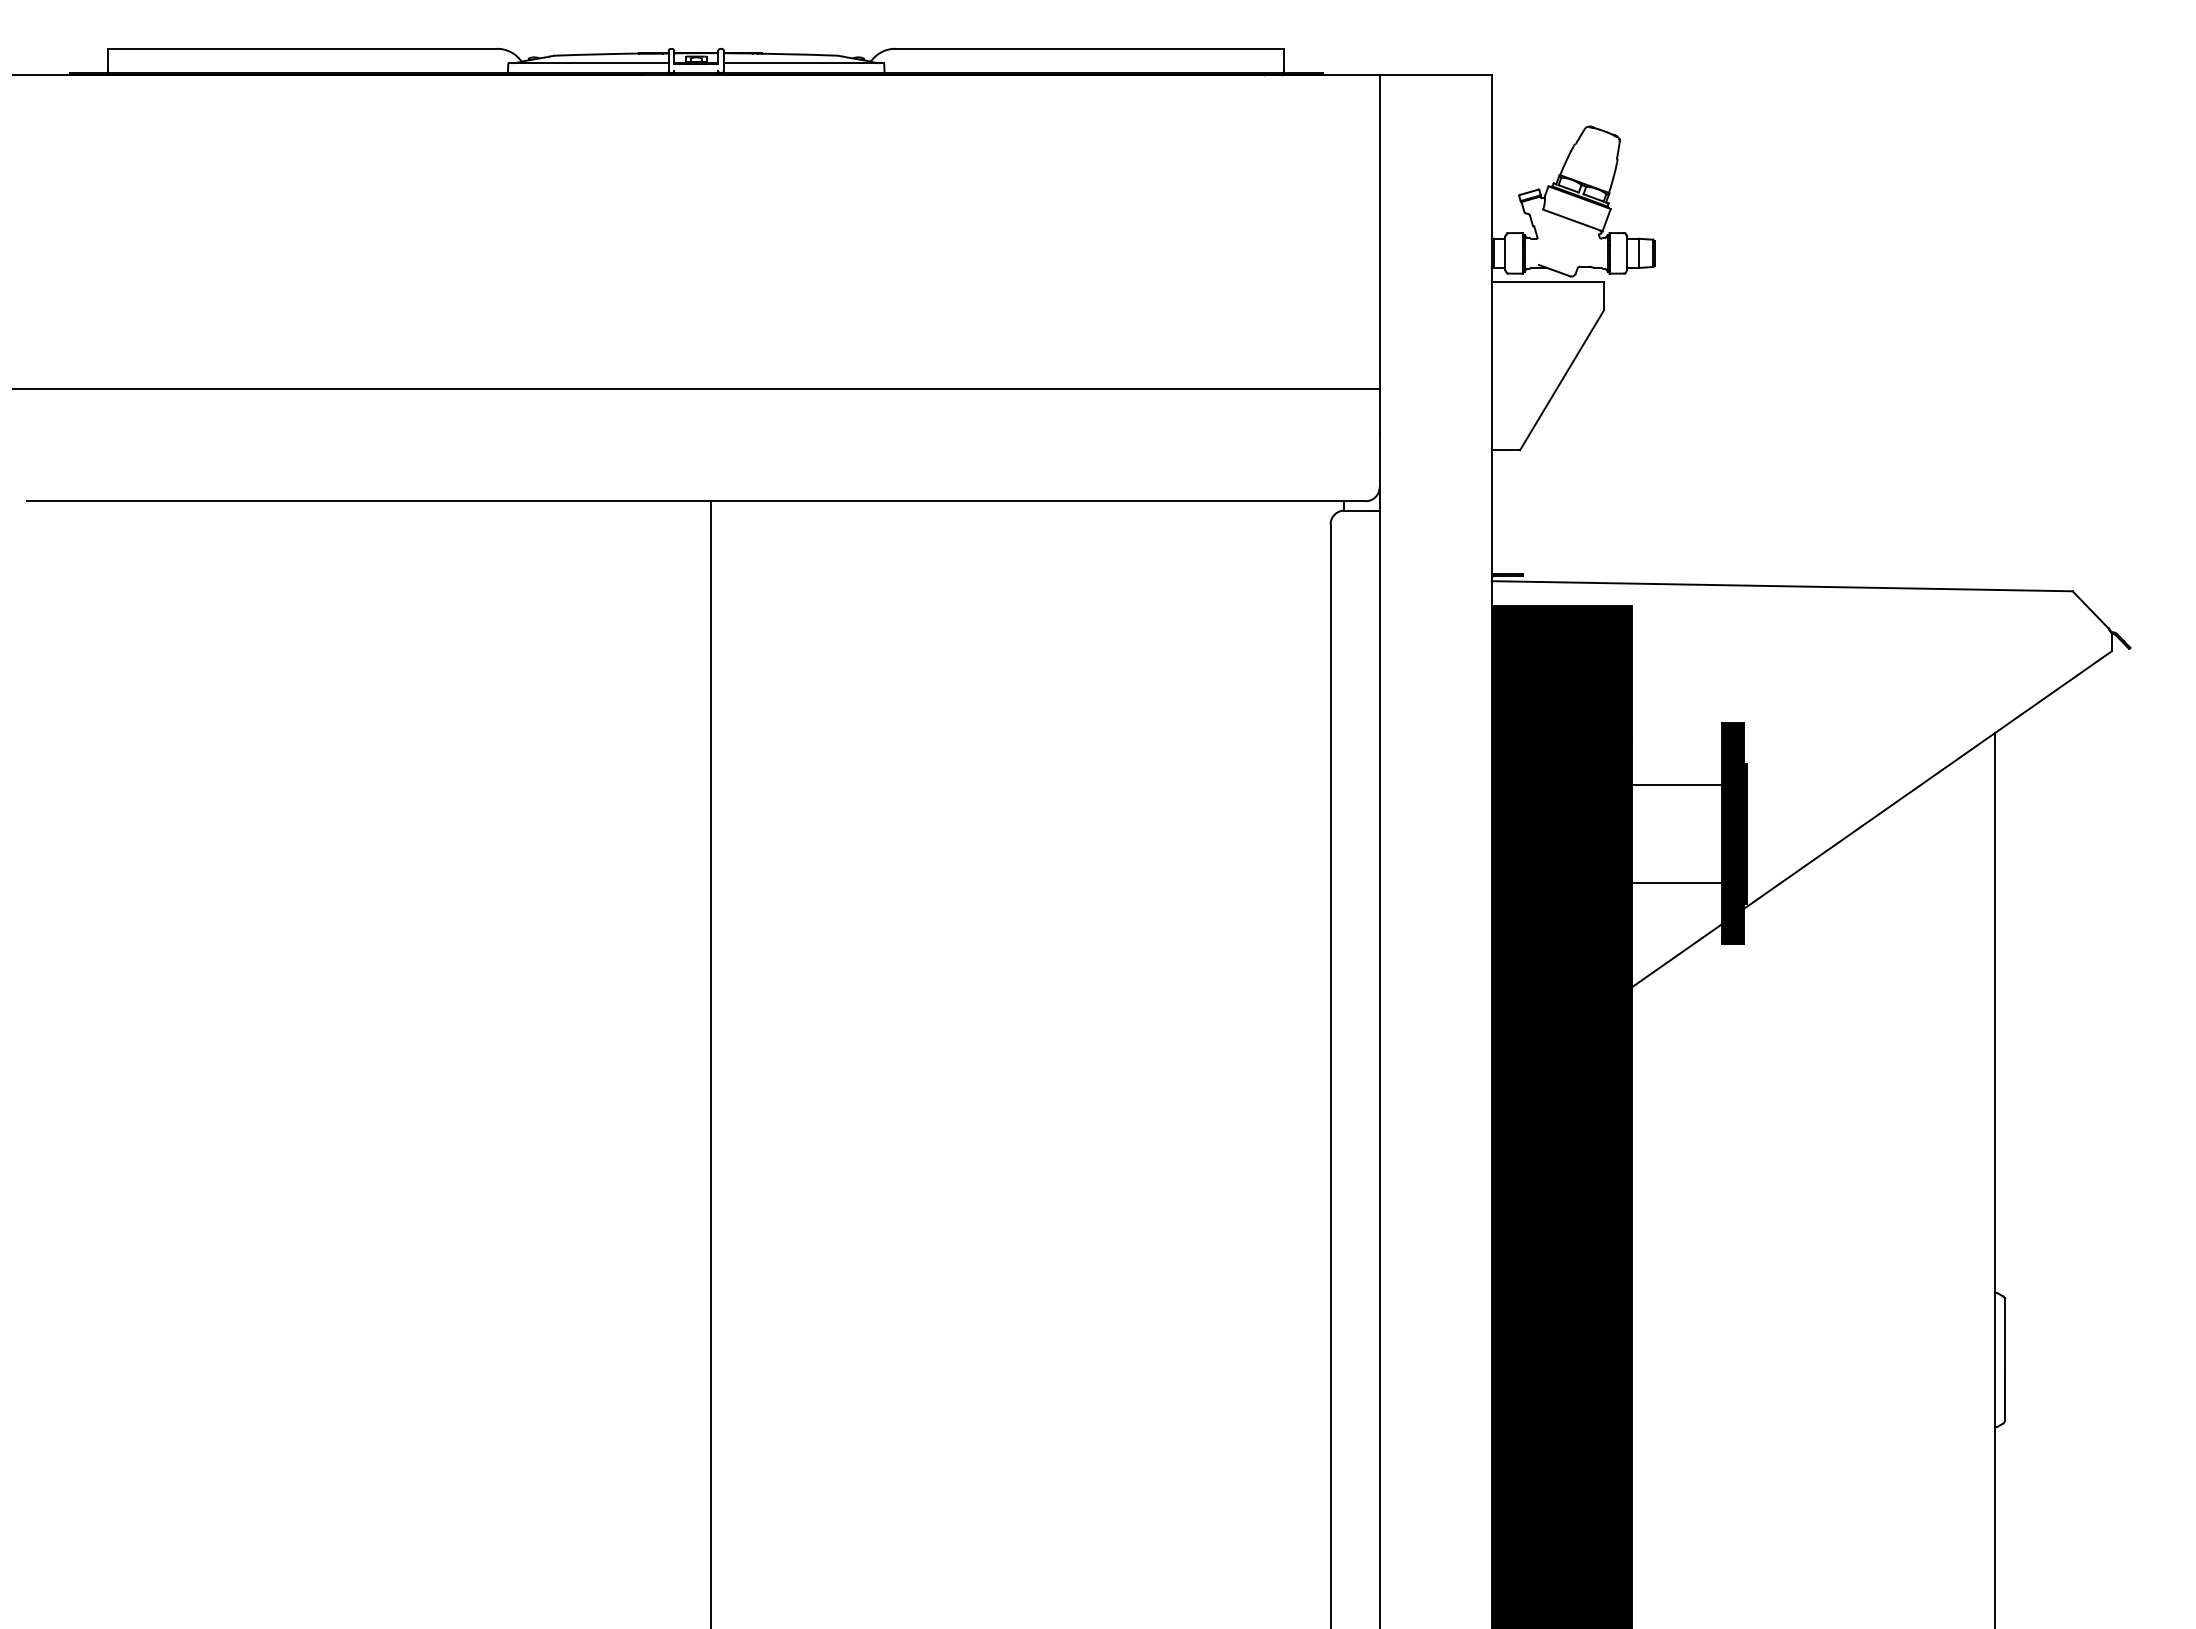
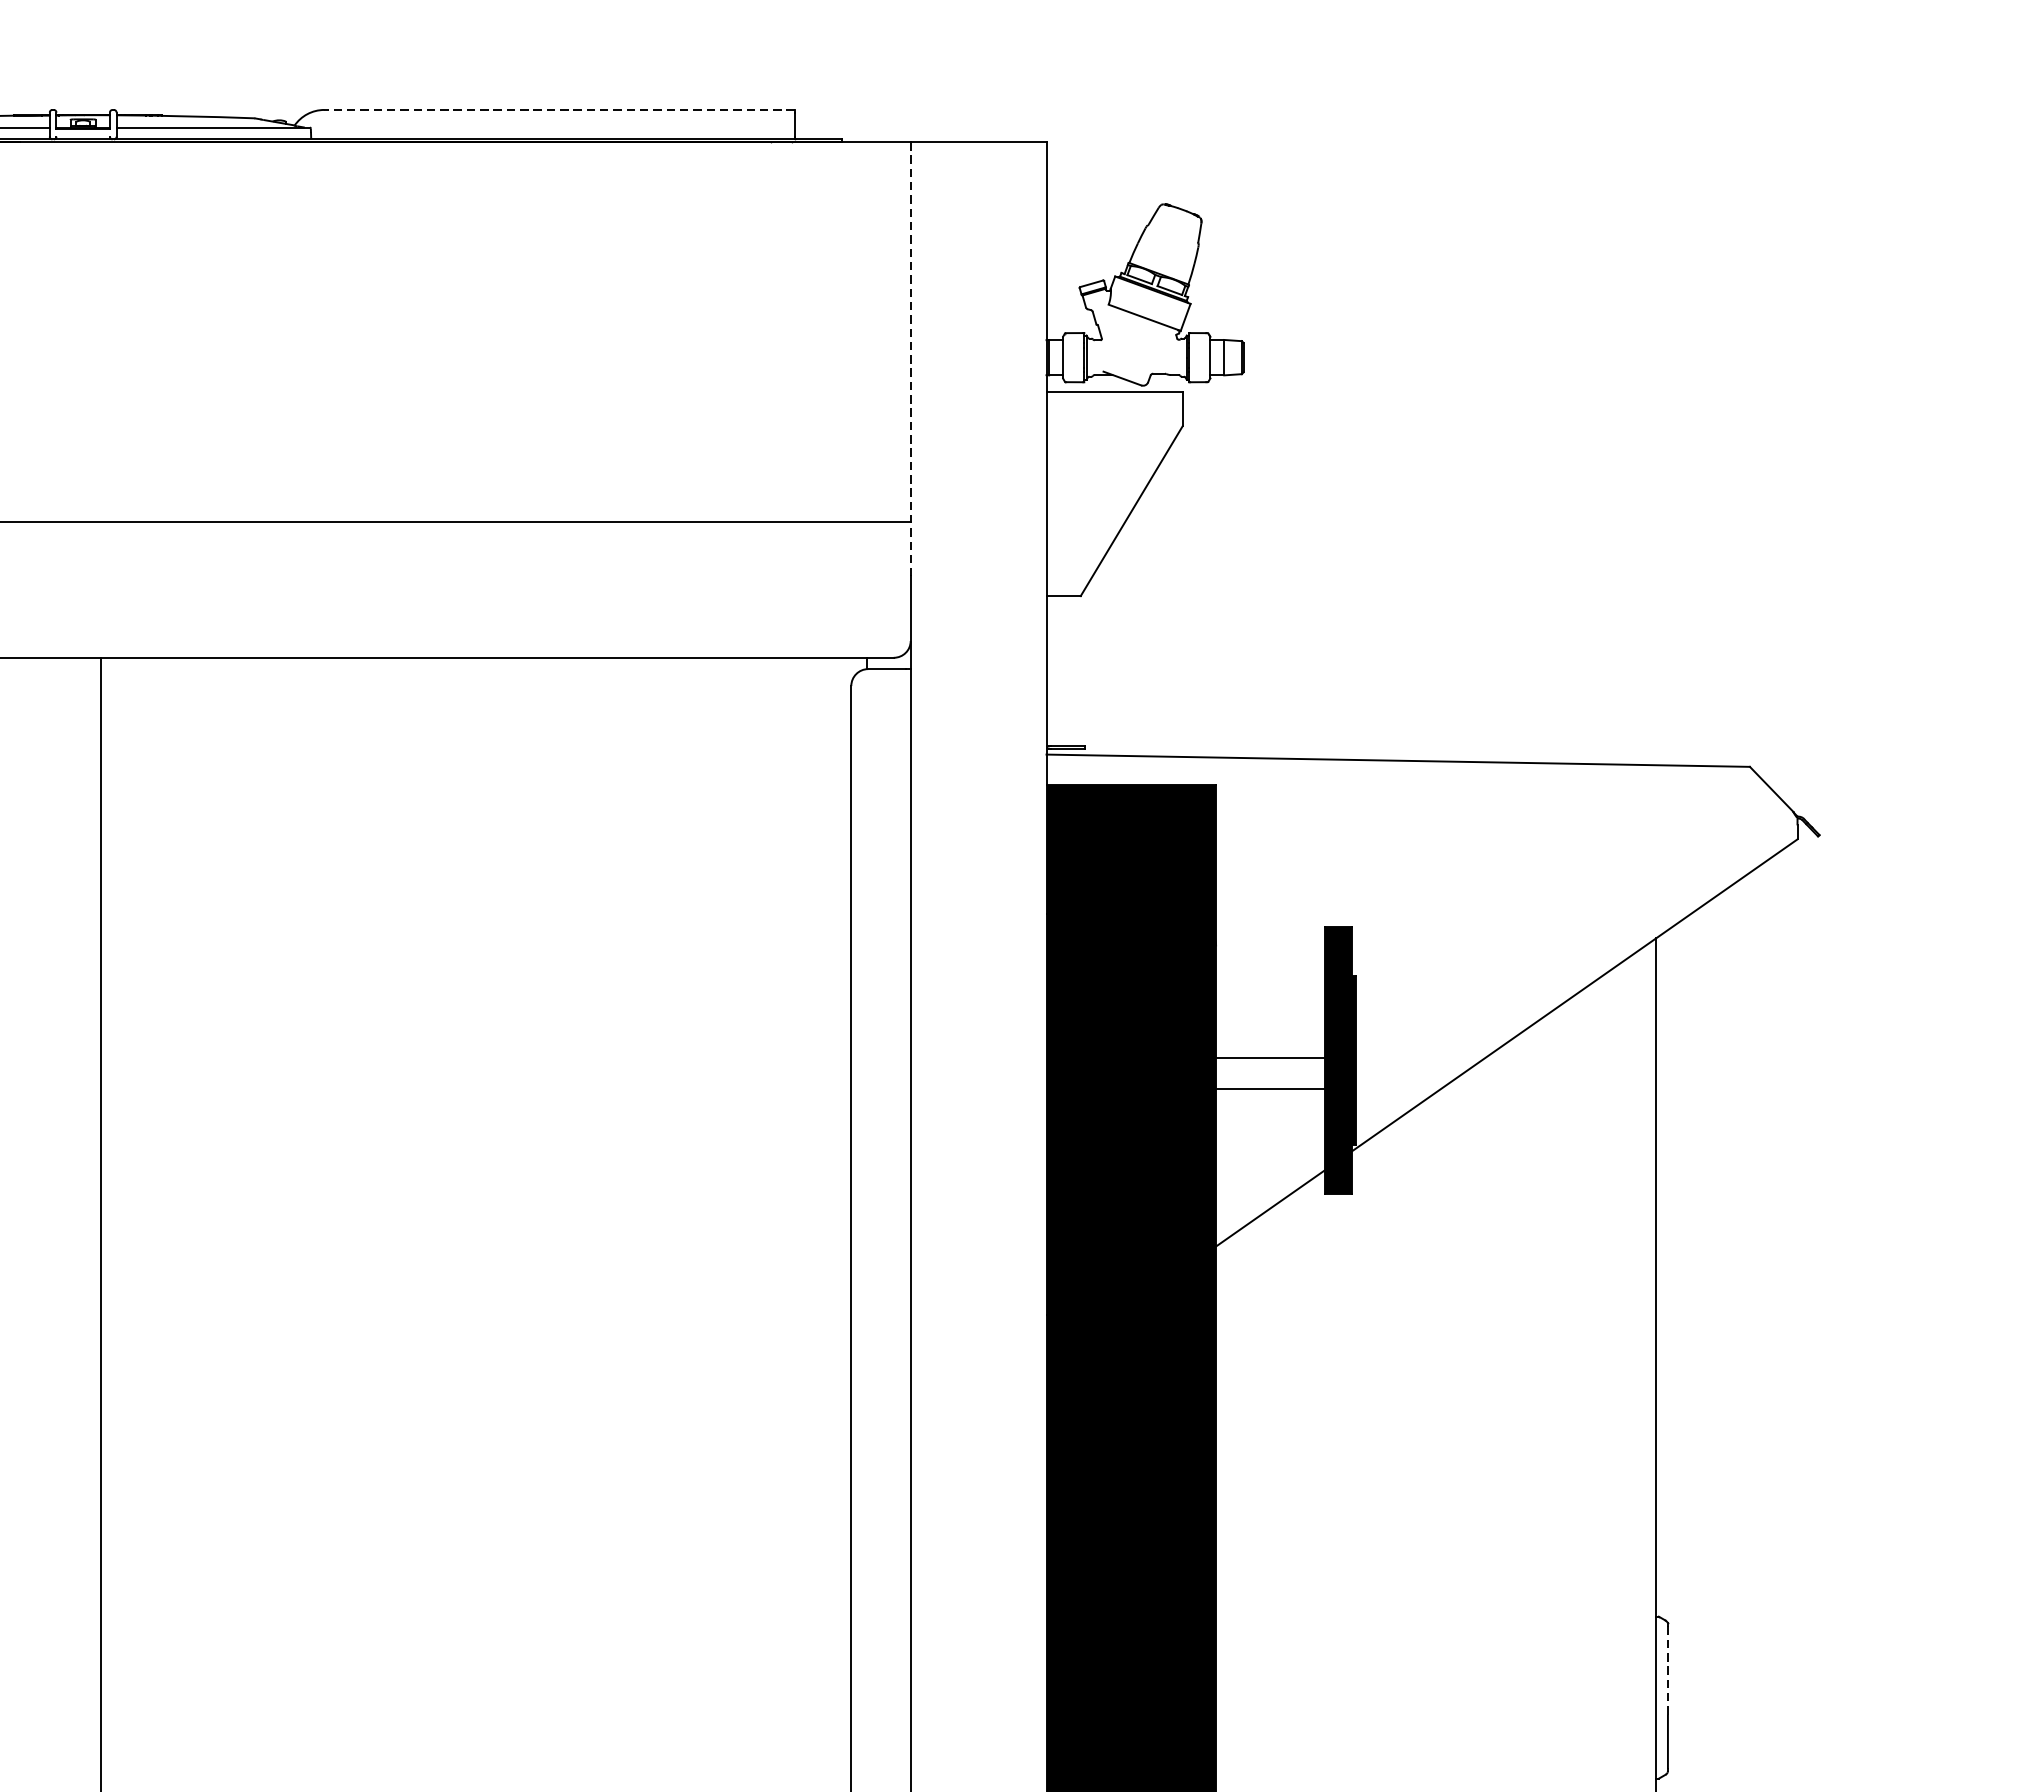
line: (1089, 48) -> (559, 109), solid -> dashed
line: (1379, 254) -> (910, 359), solid -> dashed
line: (1676, 784) -> (1270, 1089), moved
line: (1676, 882) -> (1270, 1057), moved
line: (2004, 1337) -> (1667, 1670), solid -> dashed

